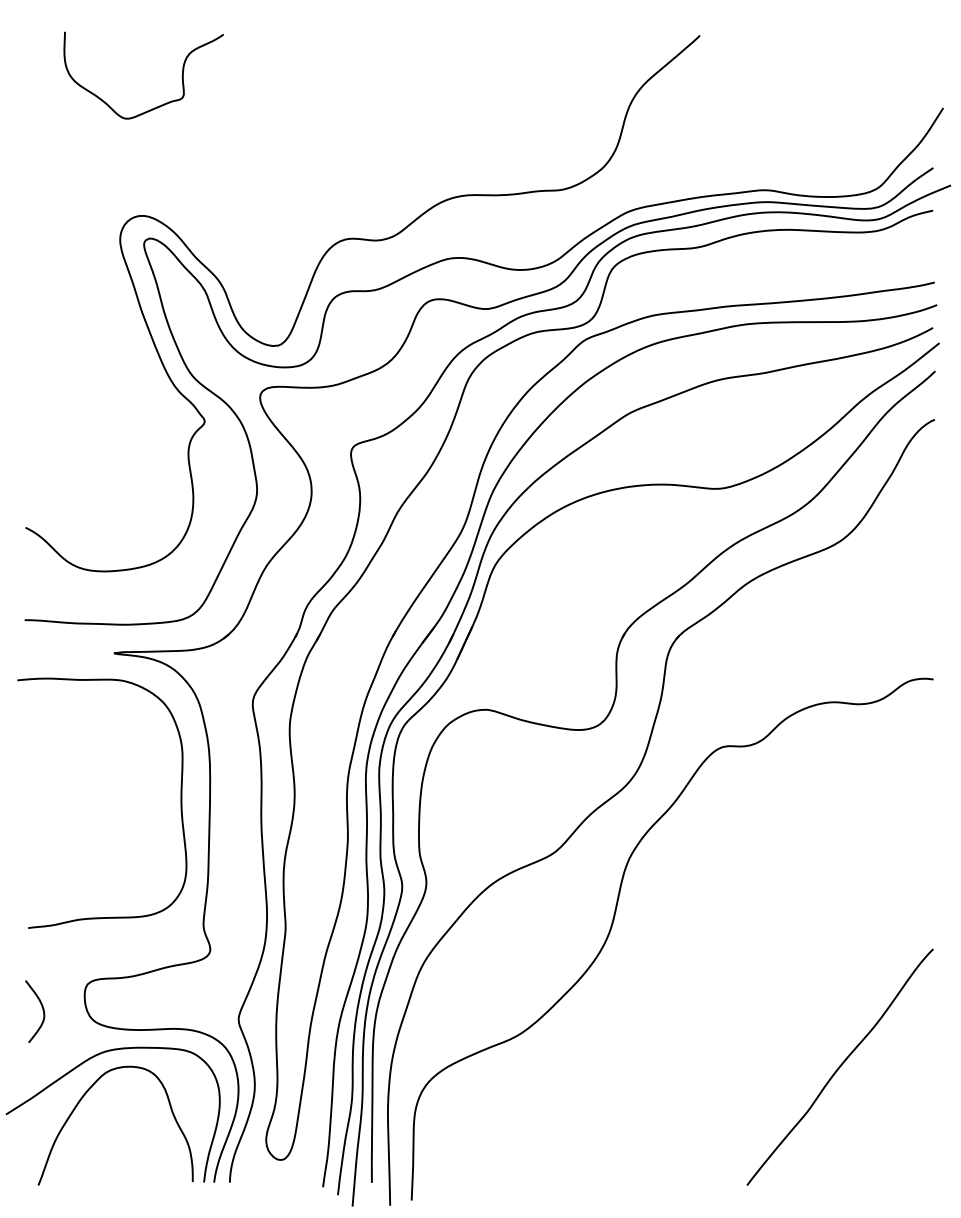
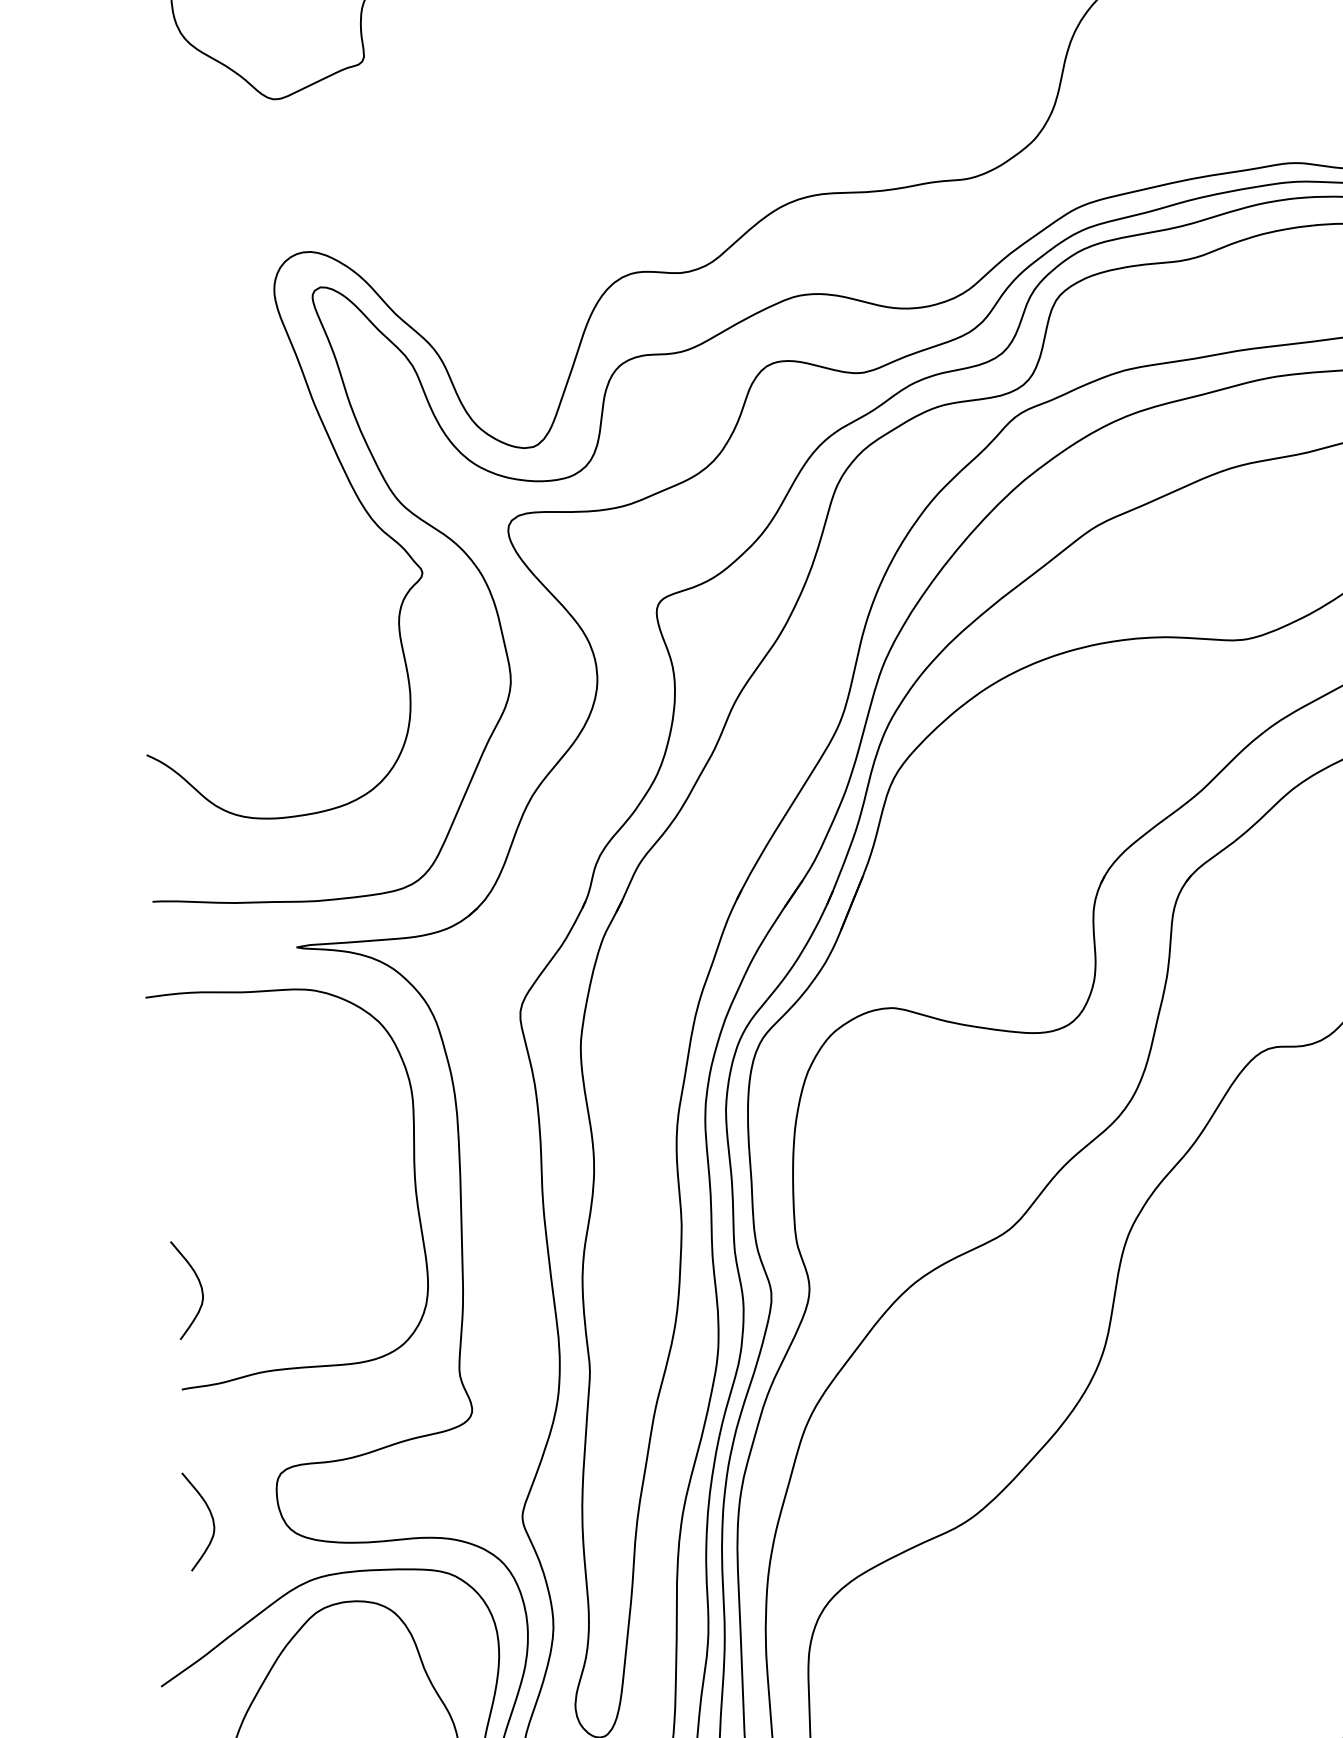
curve: (42, 864) -> (199, 1287), added

